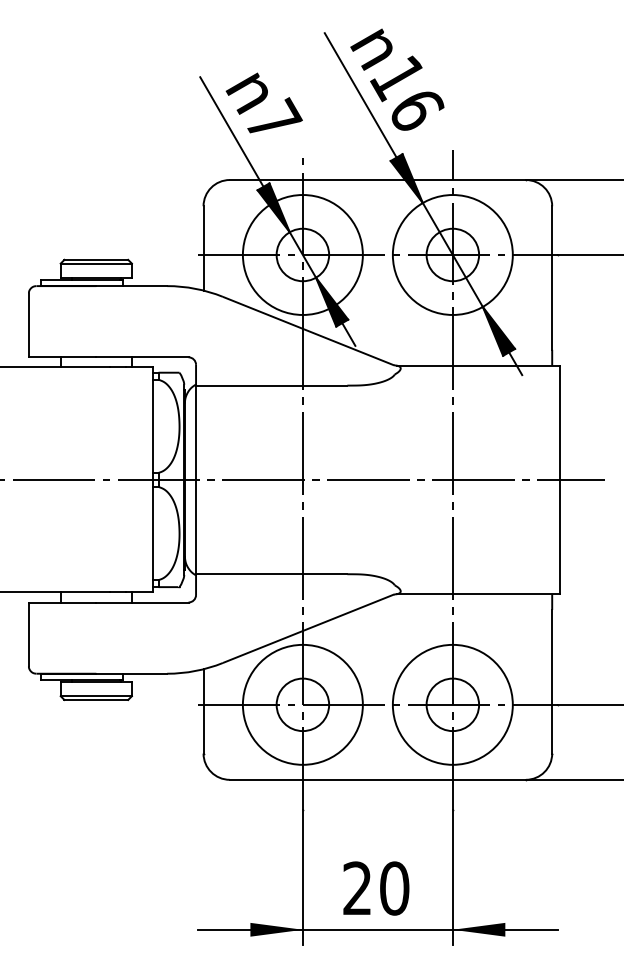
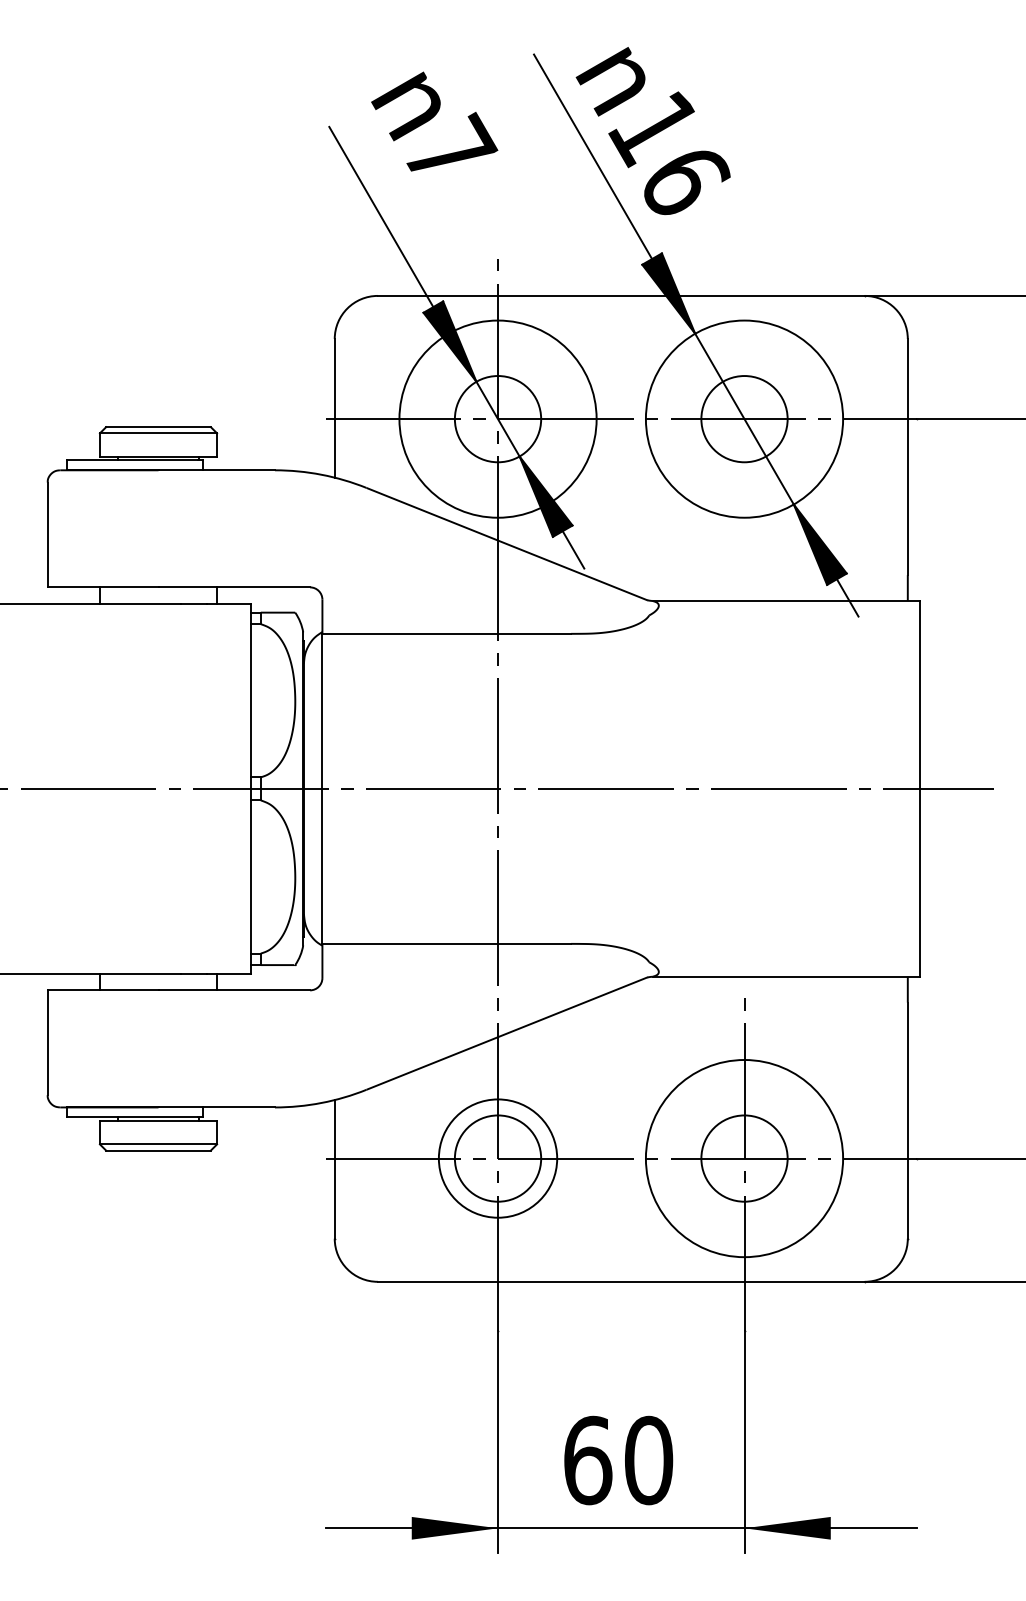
text: (263, 102) -> (433, 120), moved
line: (452, 374) -> (743, 615), removed
circle: (302, 704) -> (497, 1158), size x0.6
text: (357, 888) -> (587, 1460), 20 -> 60

